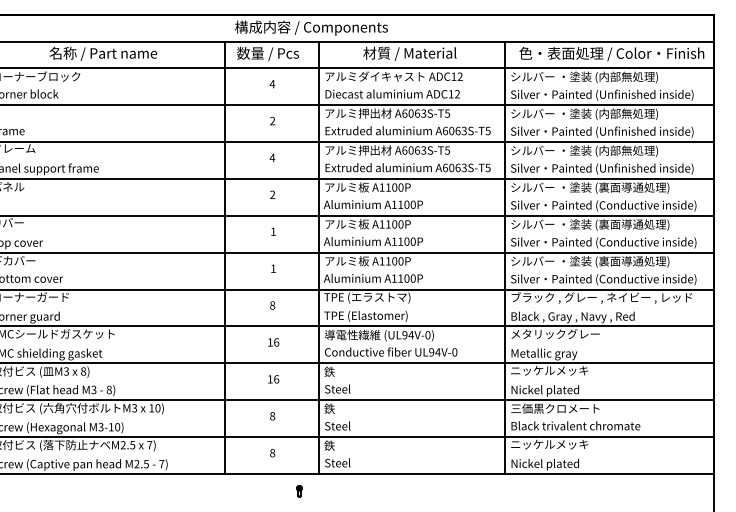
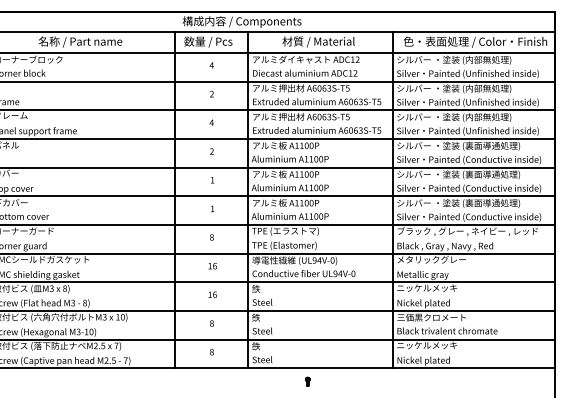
part: (299, 490) -> (307, 381), moved

